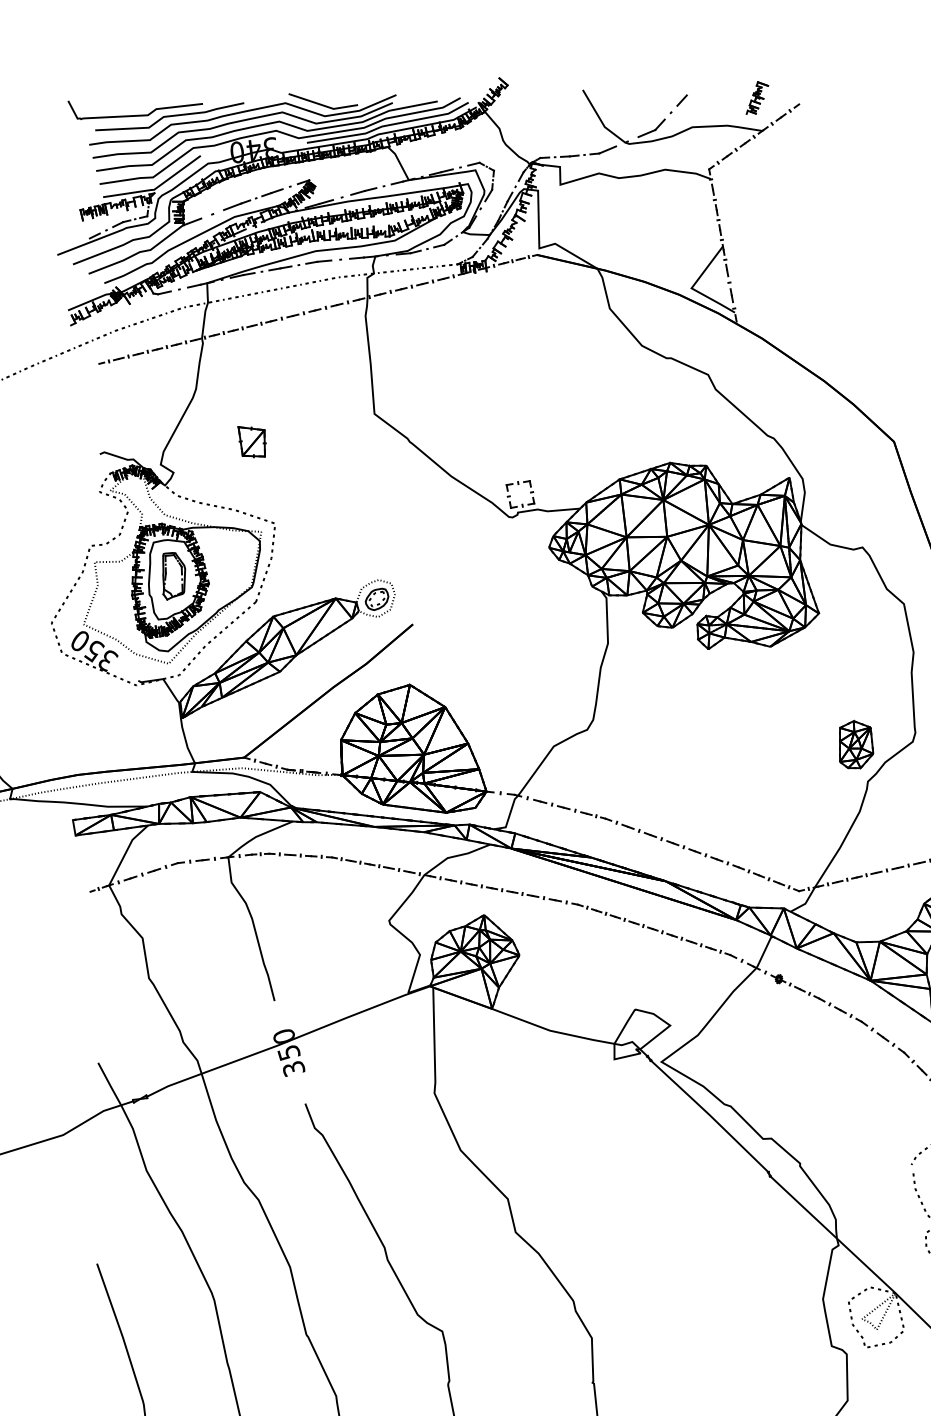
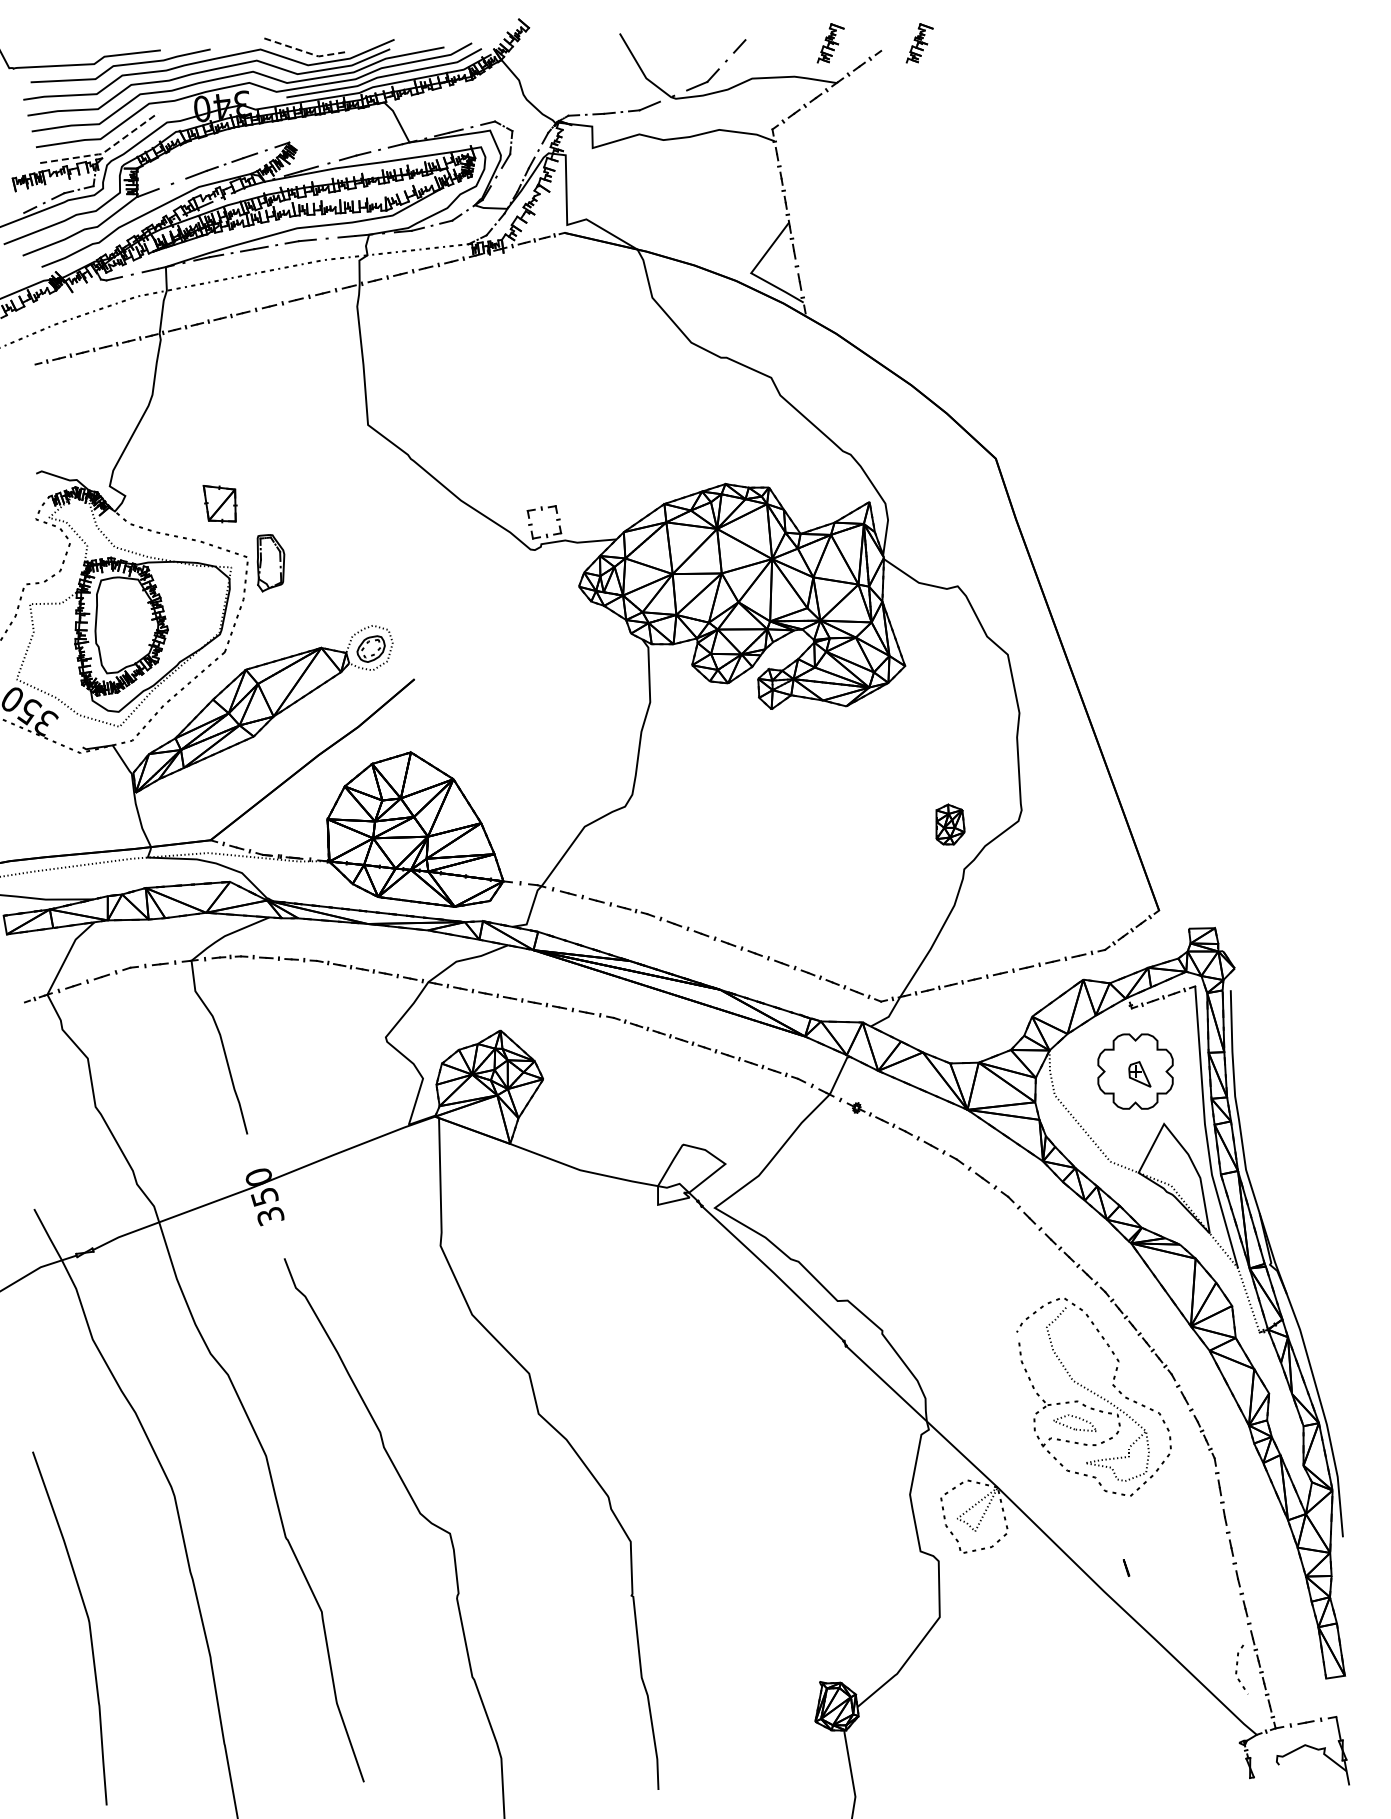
part: (830, 98) -> (919, 43), added
line: (323, 105) -> (306, 52), solid -> dashed
line: (156, 188) -> (104, 152), solid -> dashed
part: (251, 442) -> (219, 504), moved
part: (173, 576) -> (270, 563), moved
part: (856, 744) -> (950, 824), size x0.7

